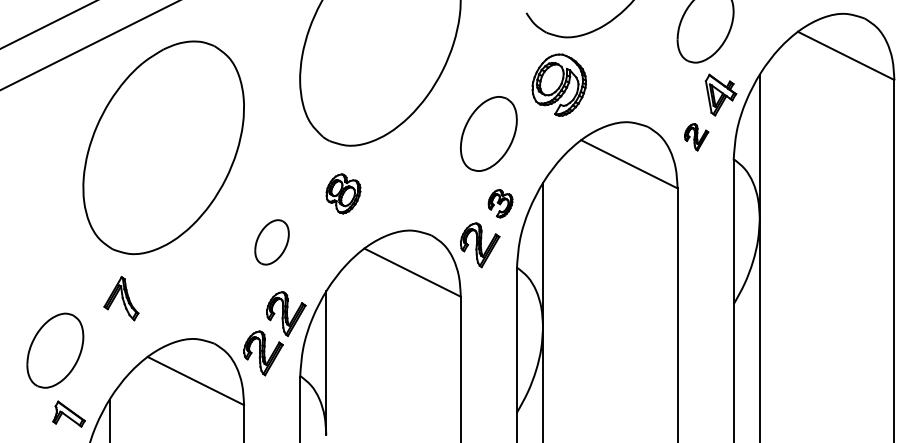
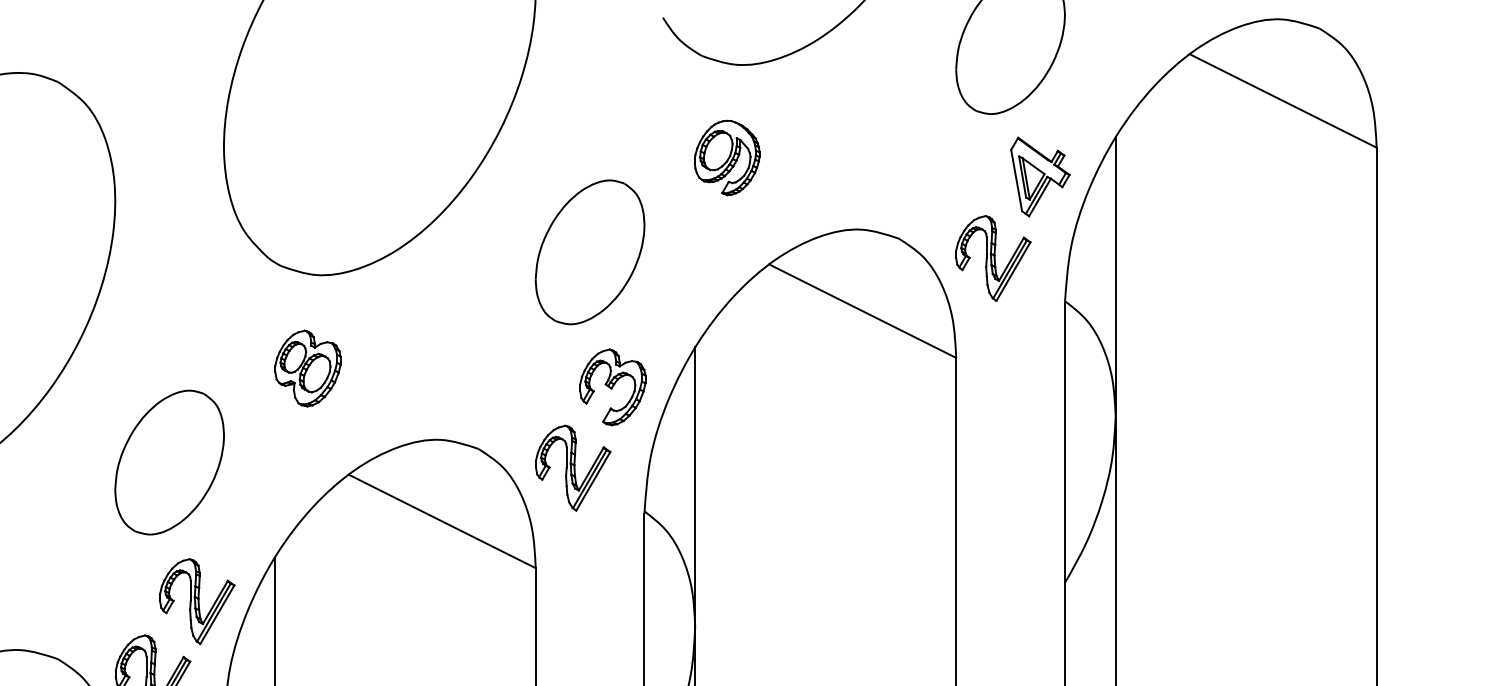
part: (559, 85) -> (727, 158), size x0.62
part: (696, 137) -> (992, 259), size x1.67
part: (500, 203) -> (612, 387), size x1.43
part: (271, 242) -> (168, 462), size x1.67

